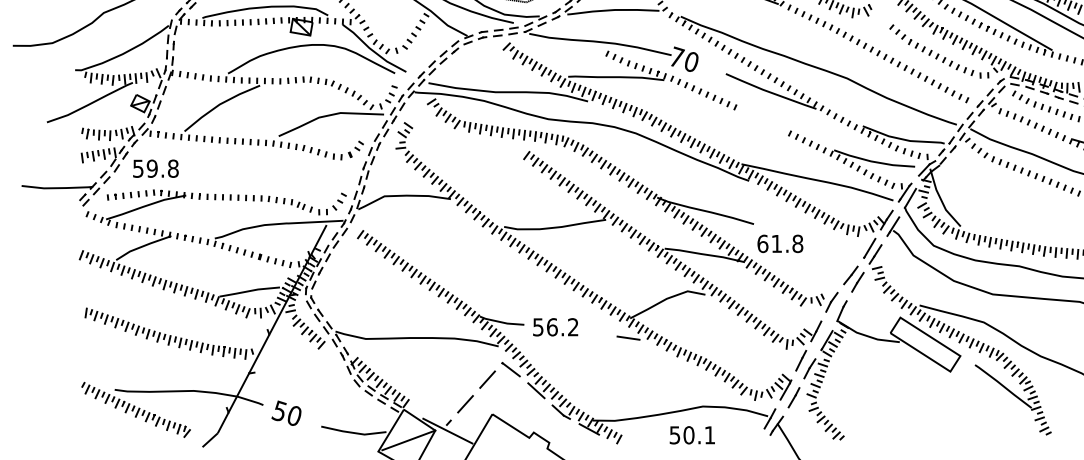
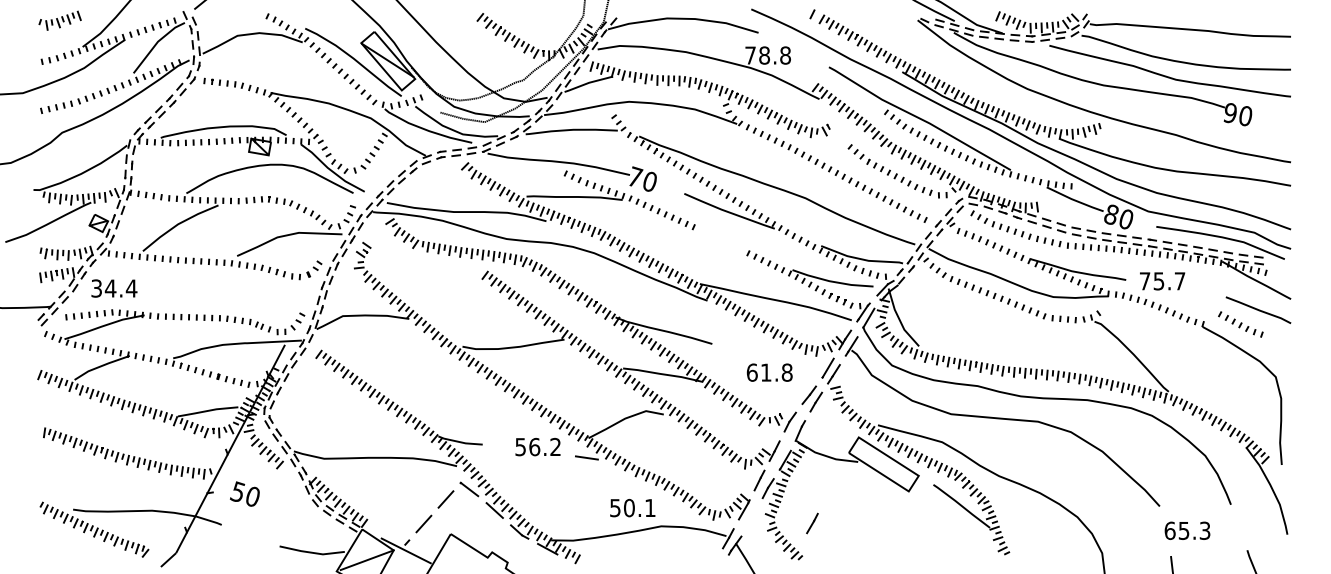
text: (156, 168) -> (114, 288), 59.8 -> 34.4
text: (780, 243) -> (769, 372), moved
text: (555, 327) -> (537, 447), moved
line: (794, 397) -> (812, 523), moved
text: (286, 412) -> (244, 493), moved
text: (692, 435) -> (632, 508), moved

